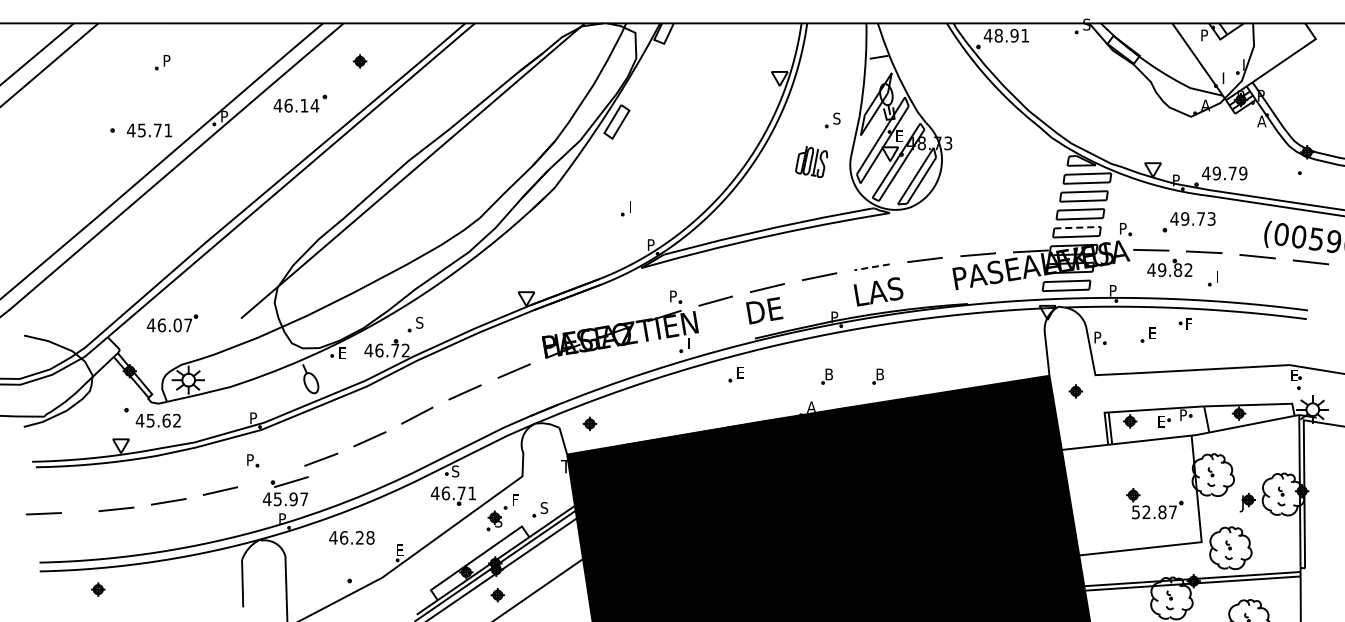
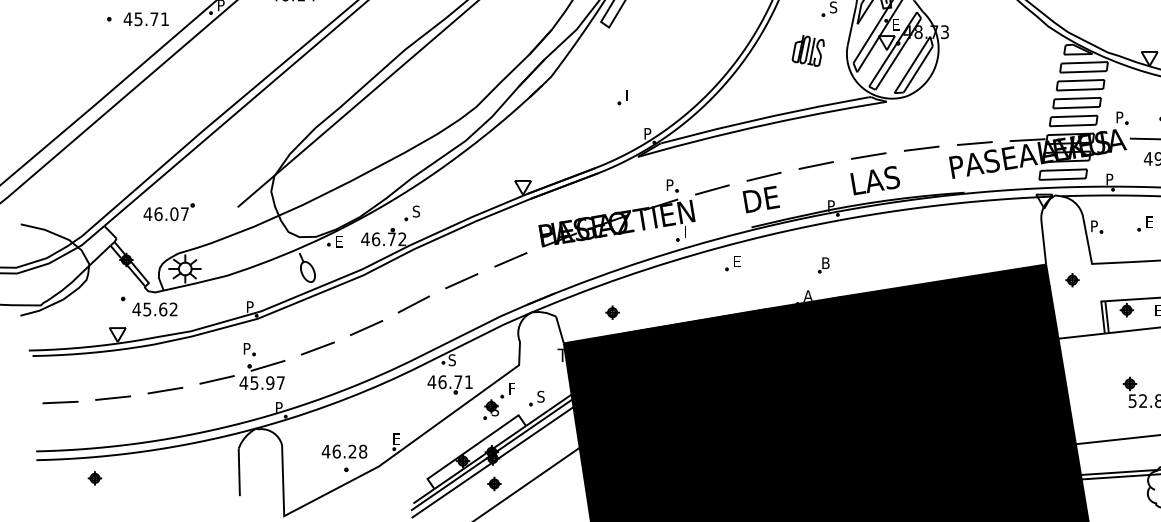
line: (1078, 227) -> (1075, 116), dashed -> solid
line: (872, 267) -> (869, 156), dashed -> solid
part: (877, 376) -> (874, 265), removed
part: (589, 423) -> (612, 312), moved
part: (285, 491) -> (262, 375), moved
line: (43, 513) -> (60, 402), moved
text: (351, 537) -> (344, 451), moved

